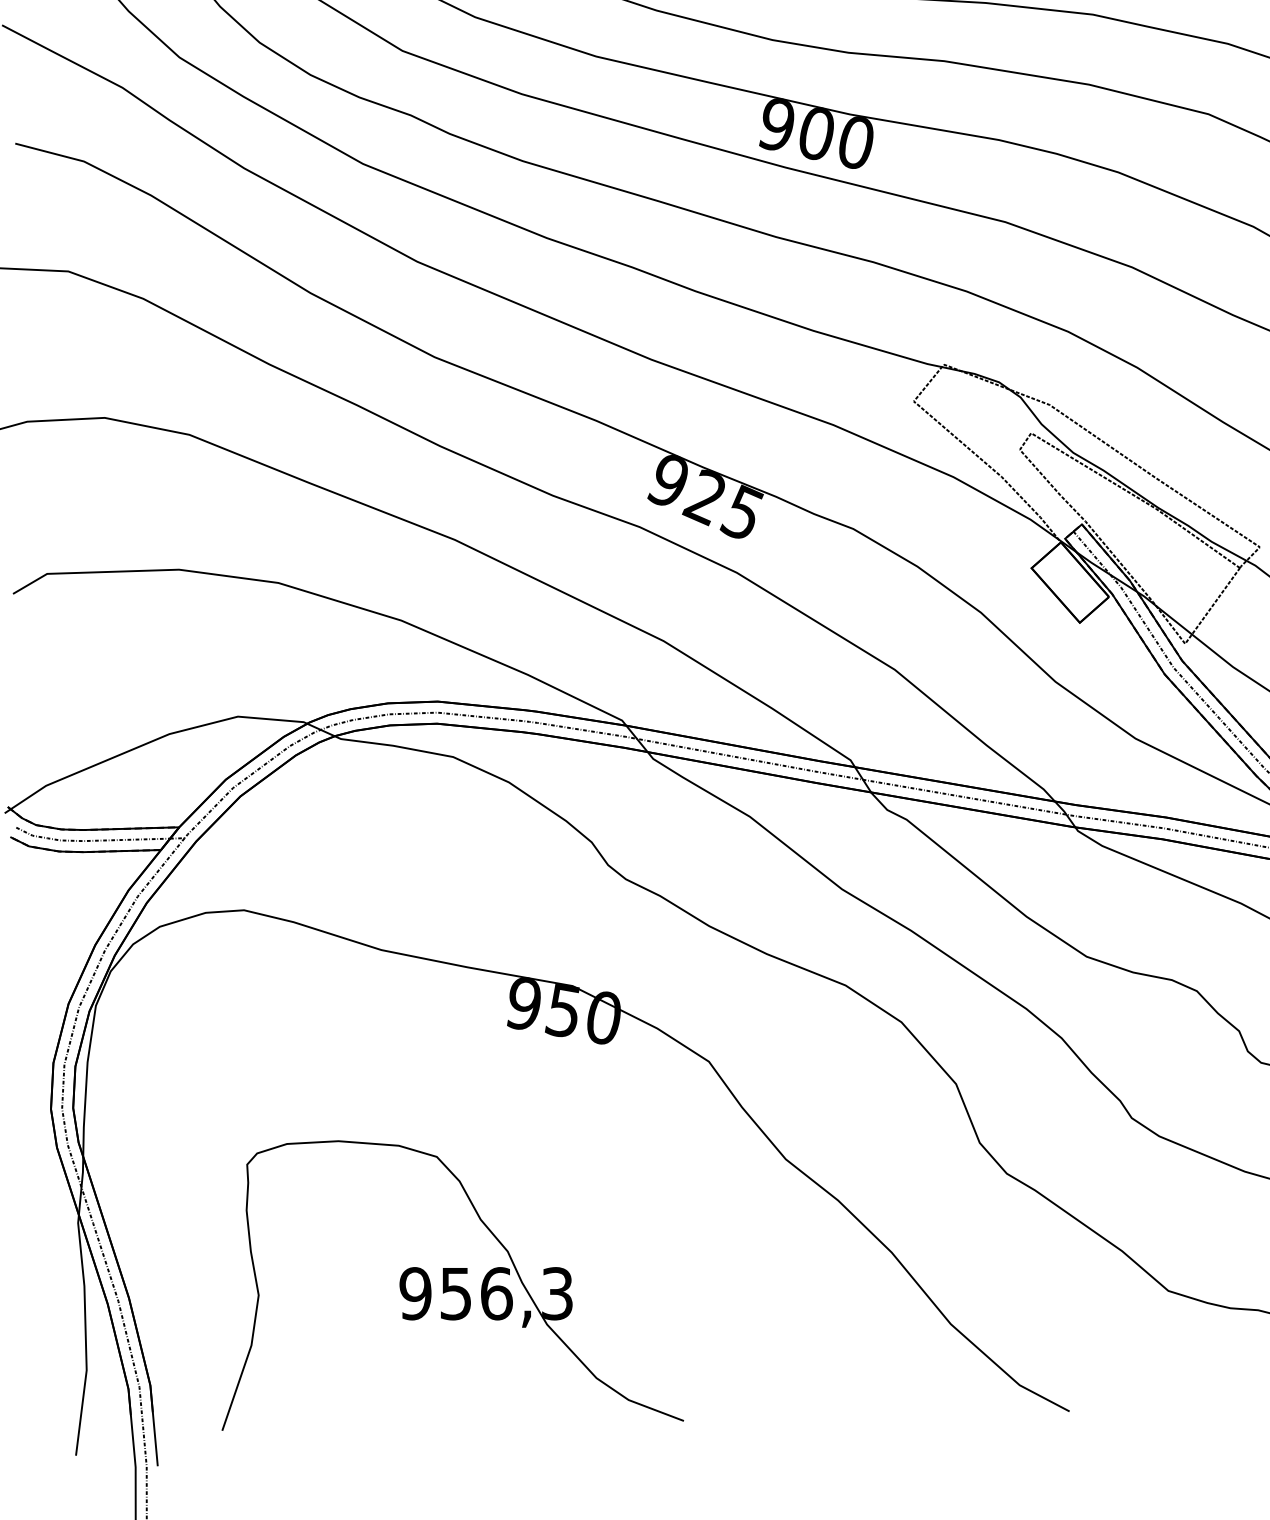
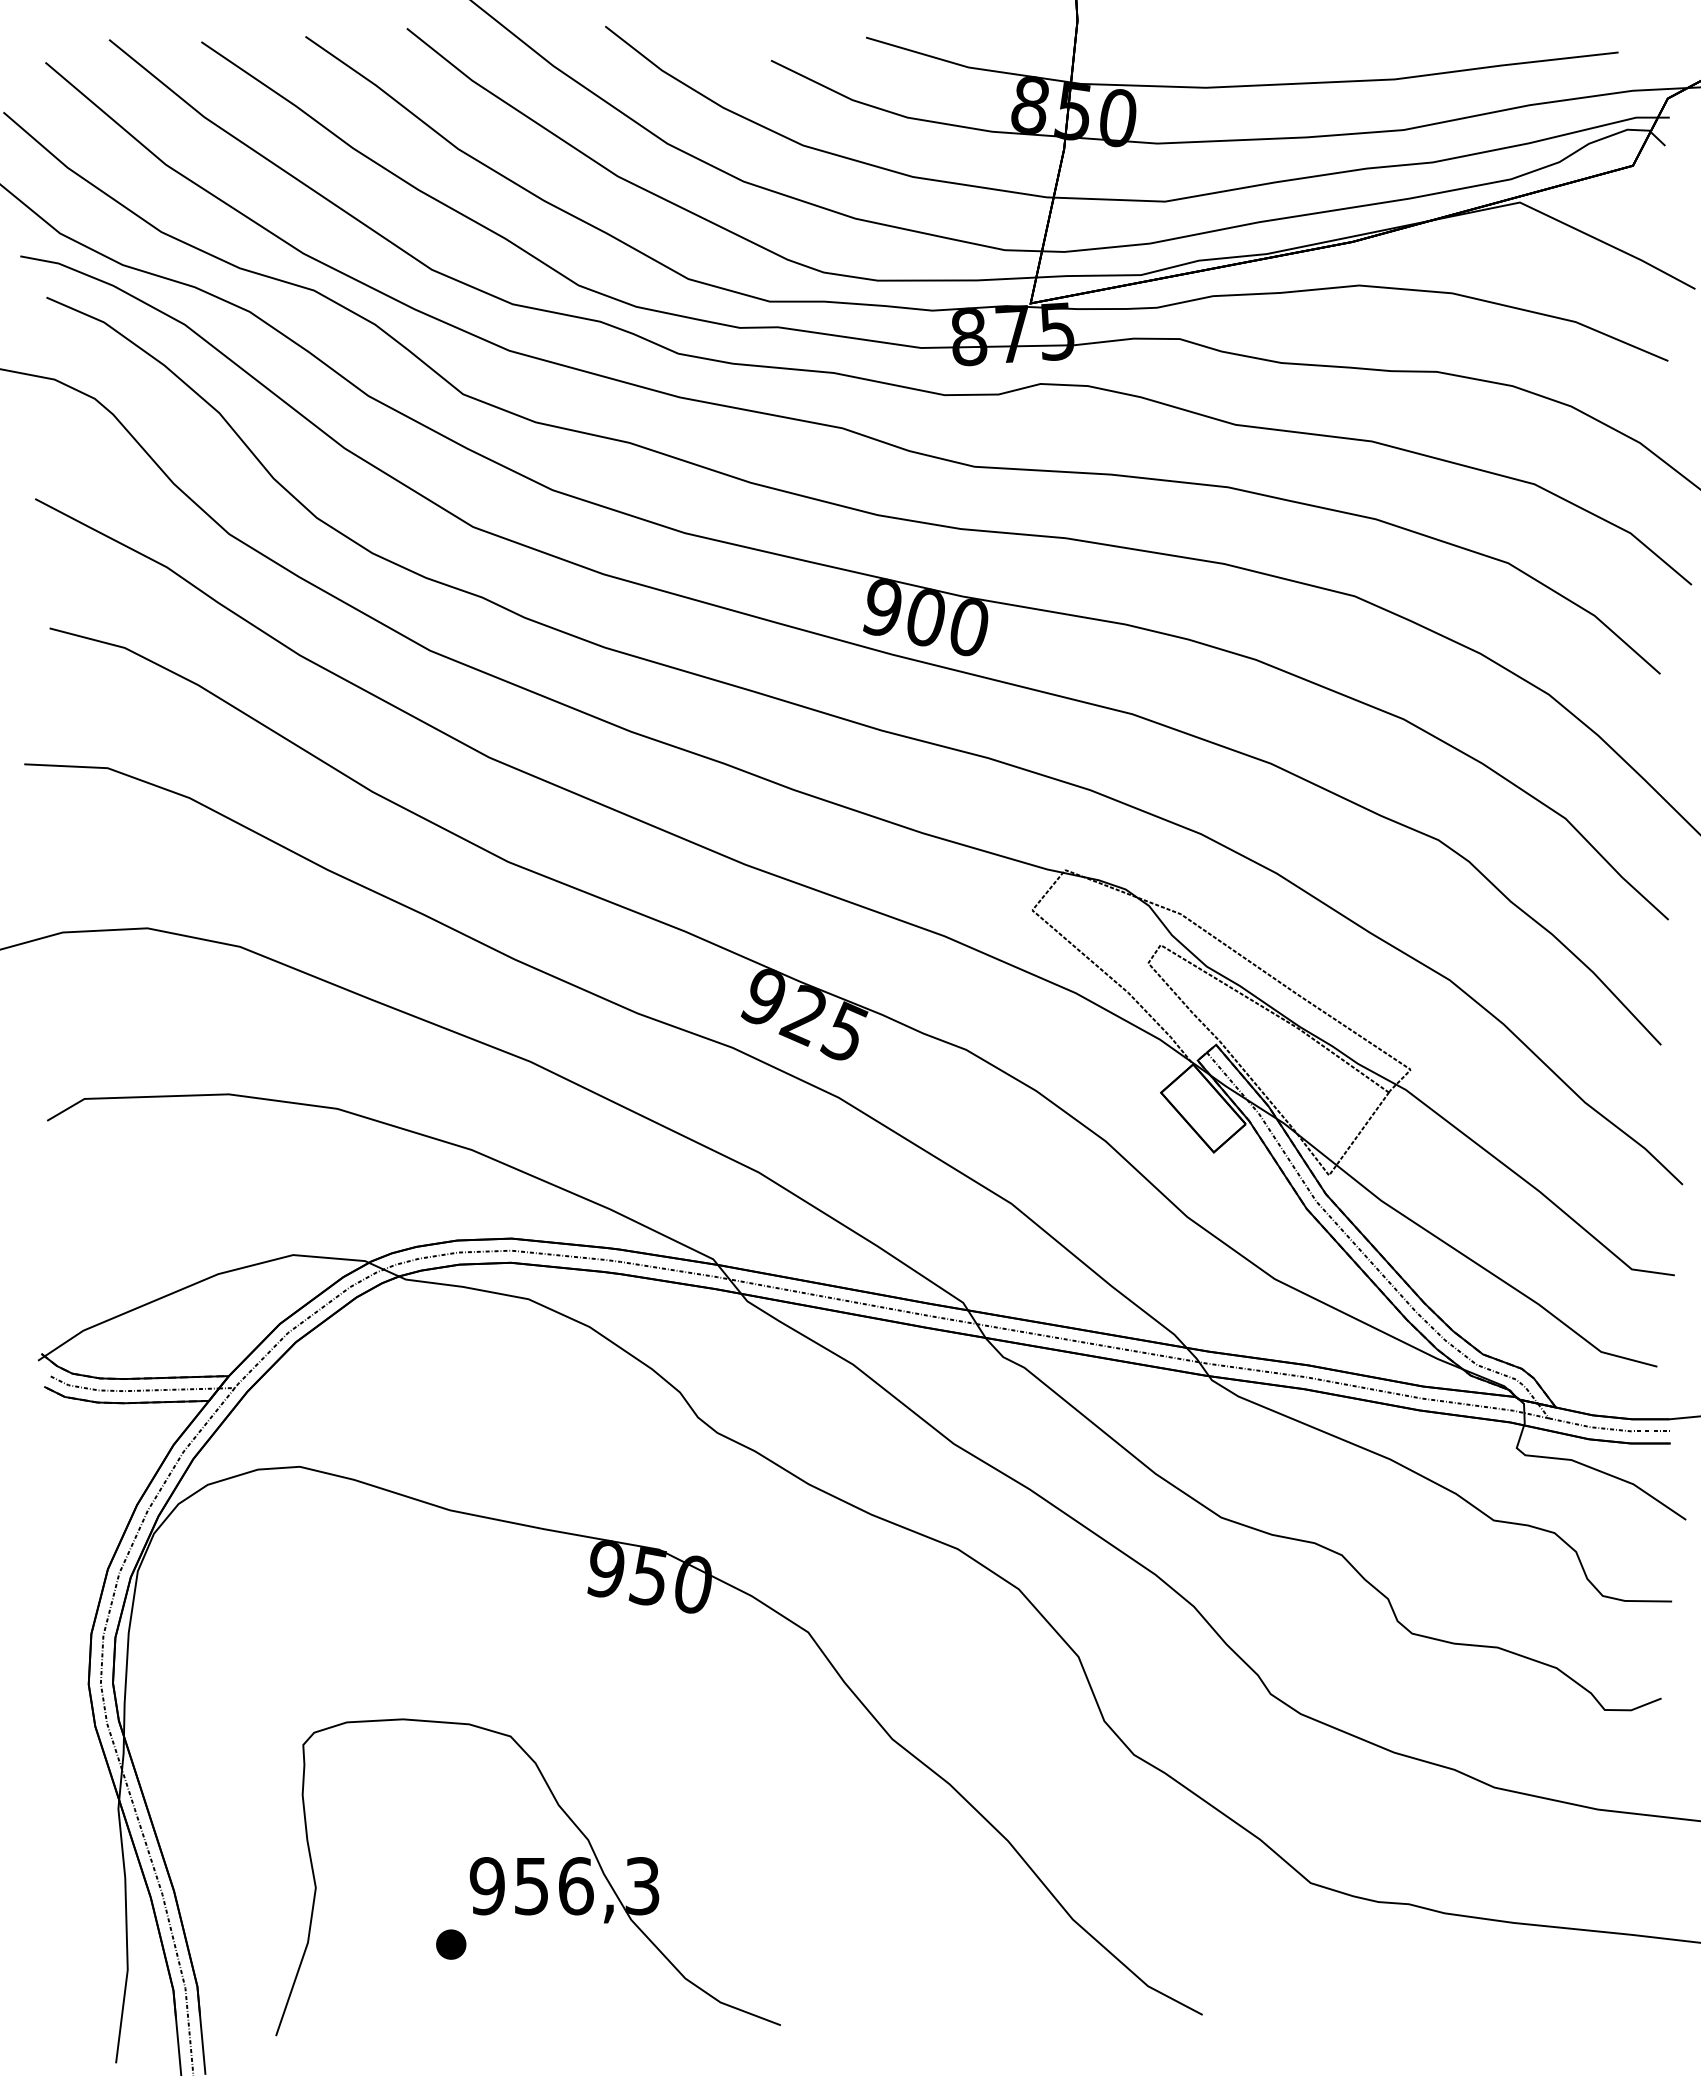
part: (382, 1347) -> (451, 1944), added

